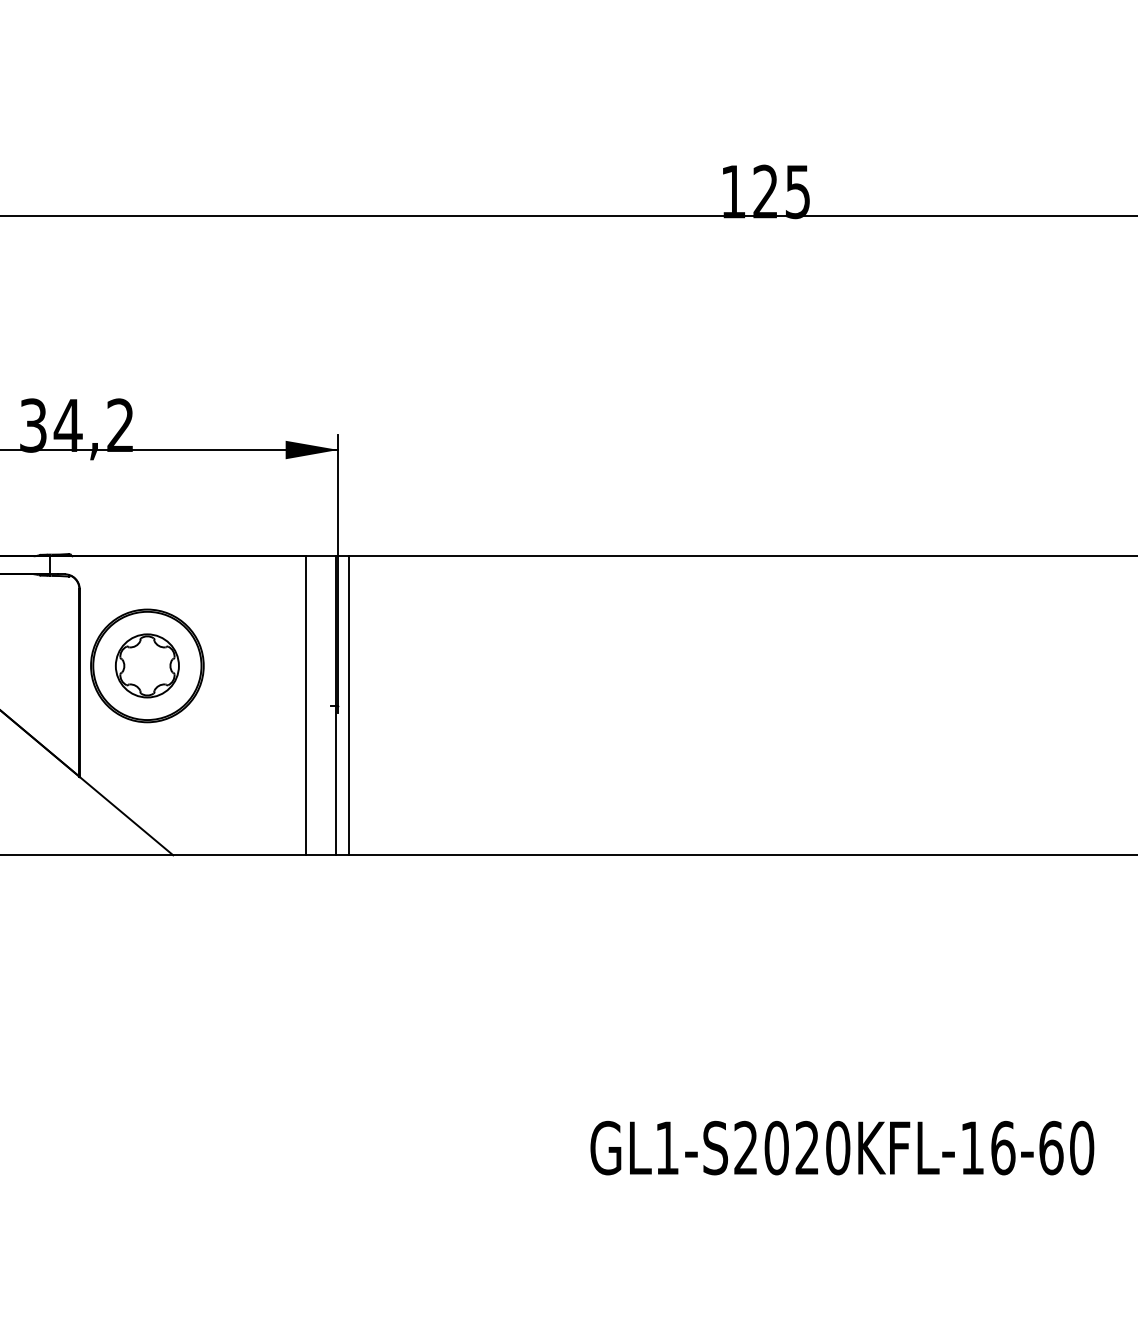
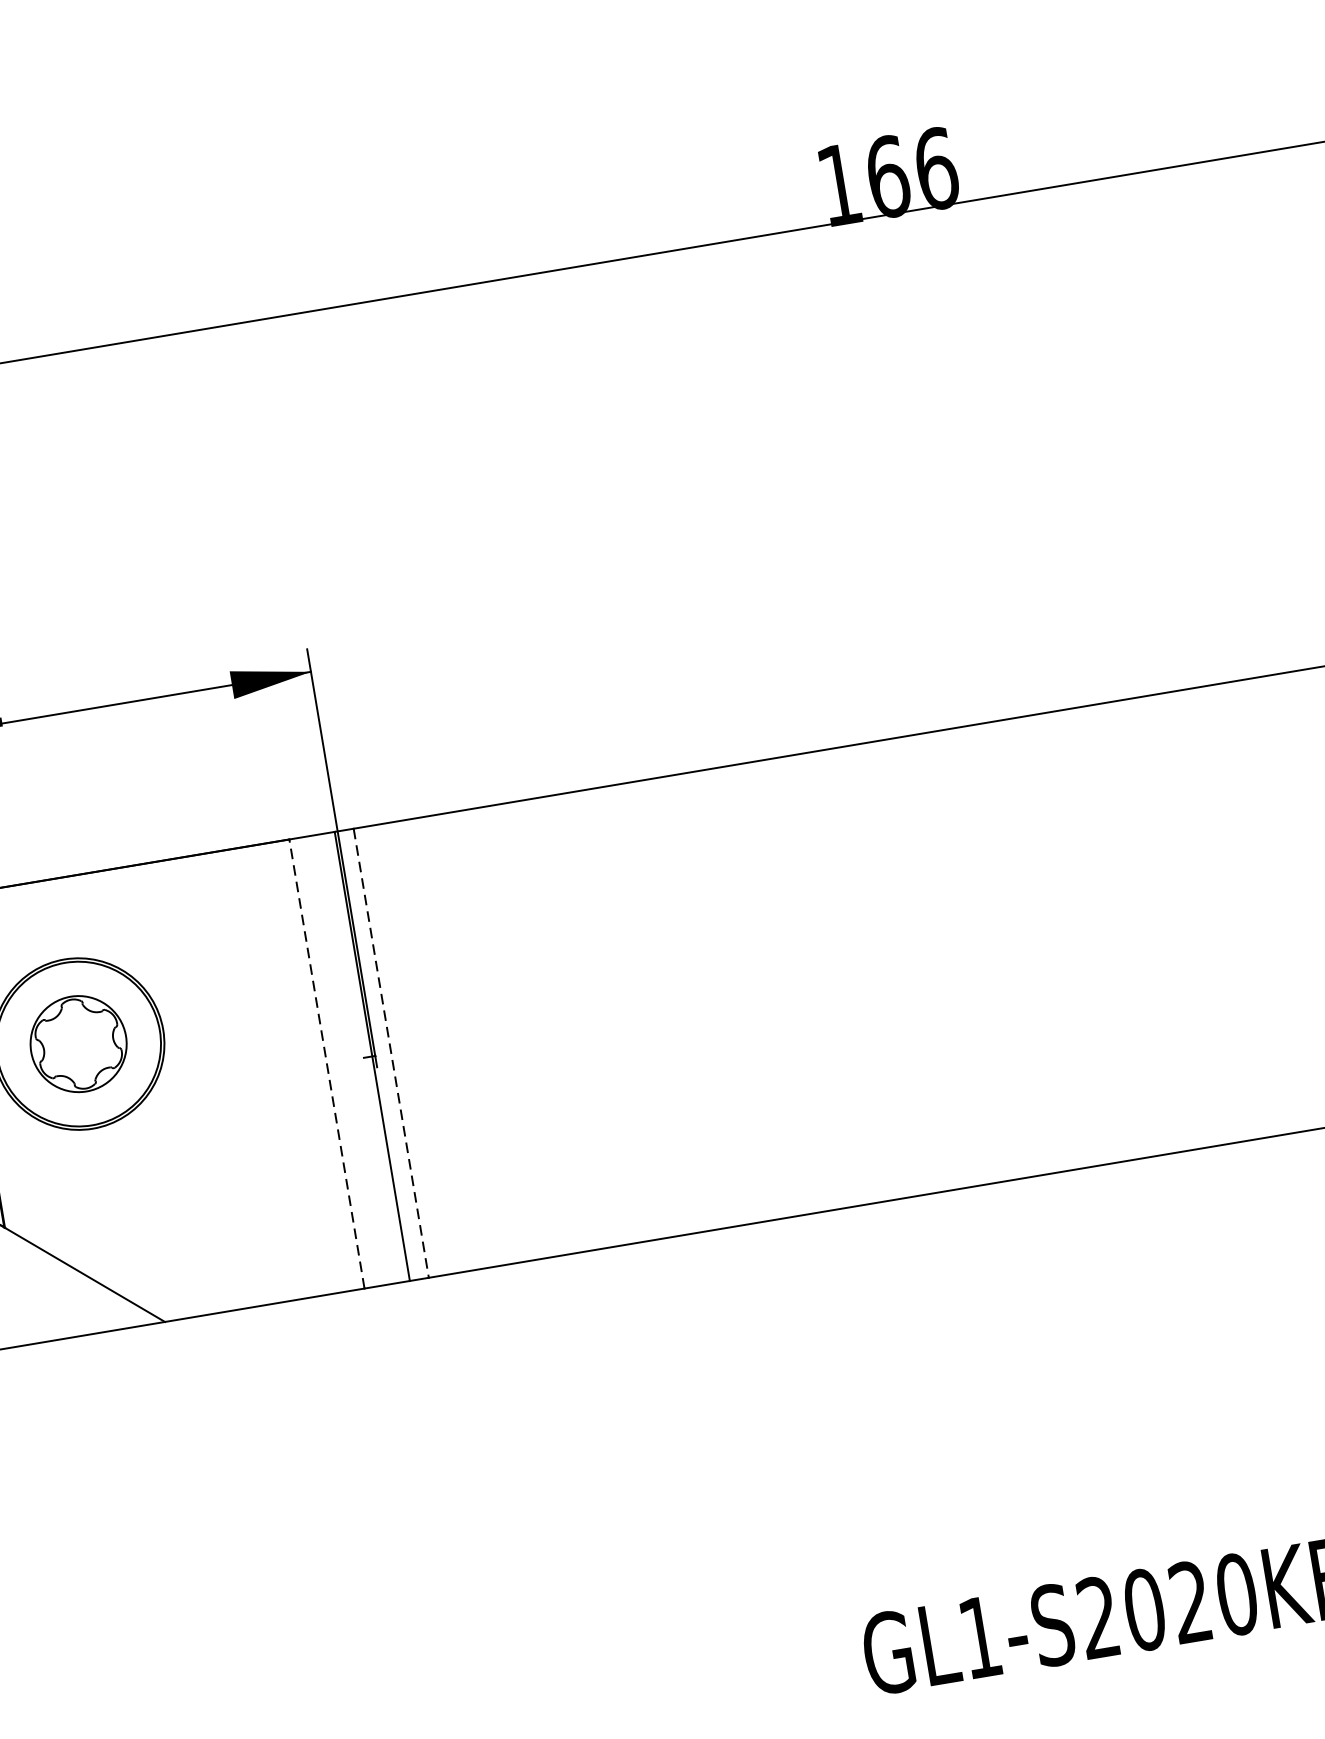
text: (781, 191) -> (911, 172), 125 -> 166
line: (306, 705) -> (327, 1063), solid -> dashed
line: (348, 705) -> (390, 1052), solid -> dashed

